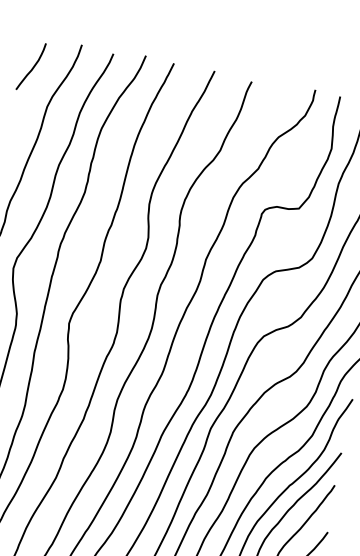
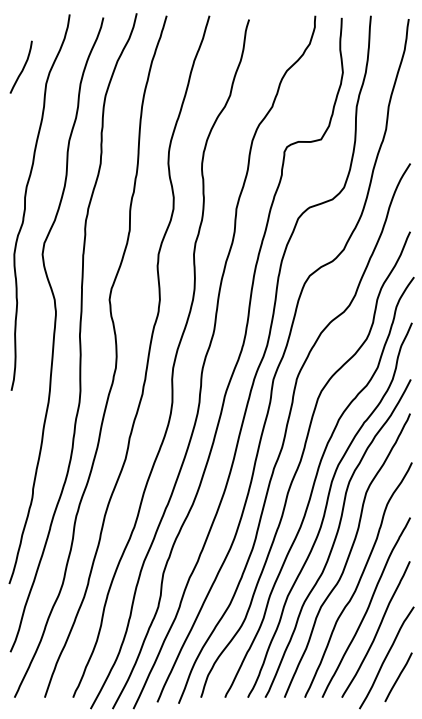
curve: (32, 67) -> (22, 67), moved

